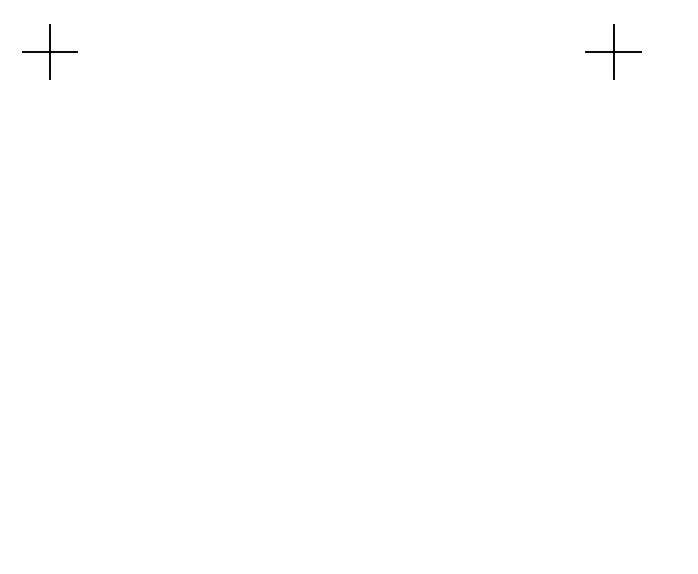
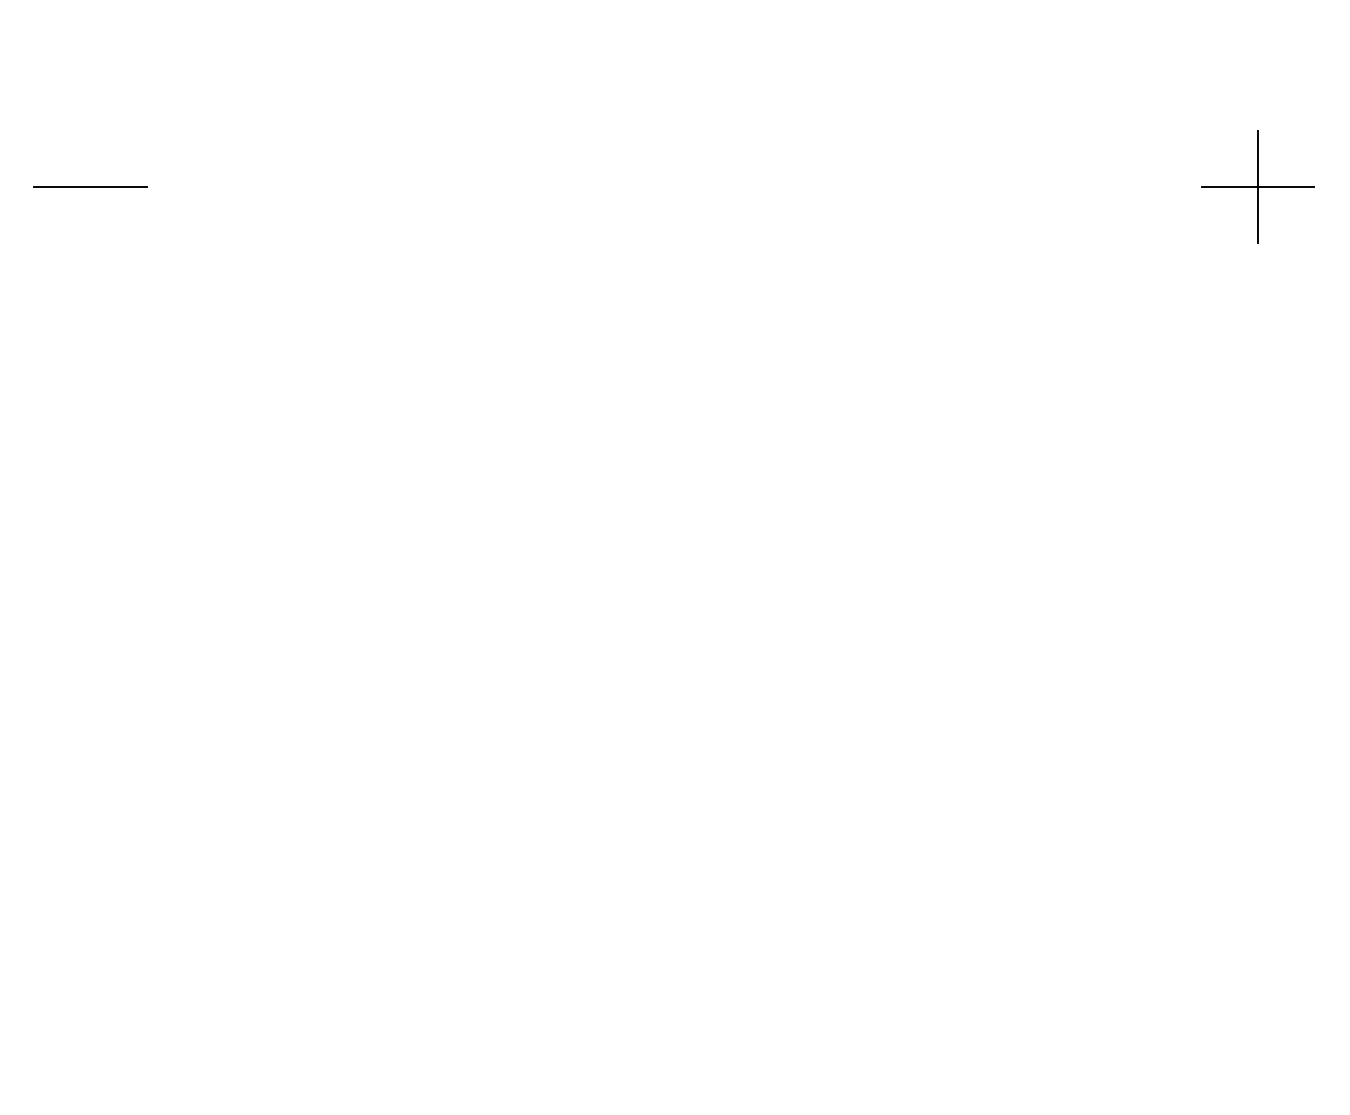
line: (50, 52) -> (91, 187), removed

